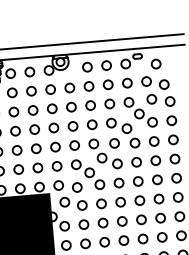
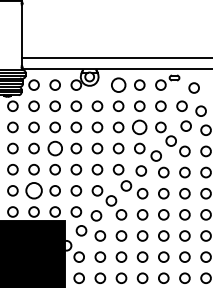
circle: (87, 66) -> (118, 84), size x1.4
circle: (109, 104) -> (139, 127), size x1.4
circle: (34, 129) -> (54, 148), size x1.4
circle: (18, 169) -> (33, 190), size x1.6

